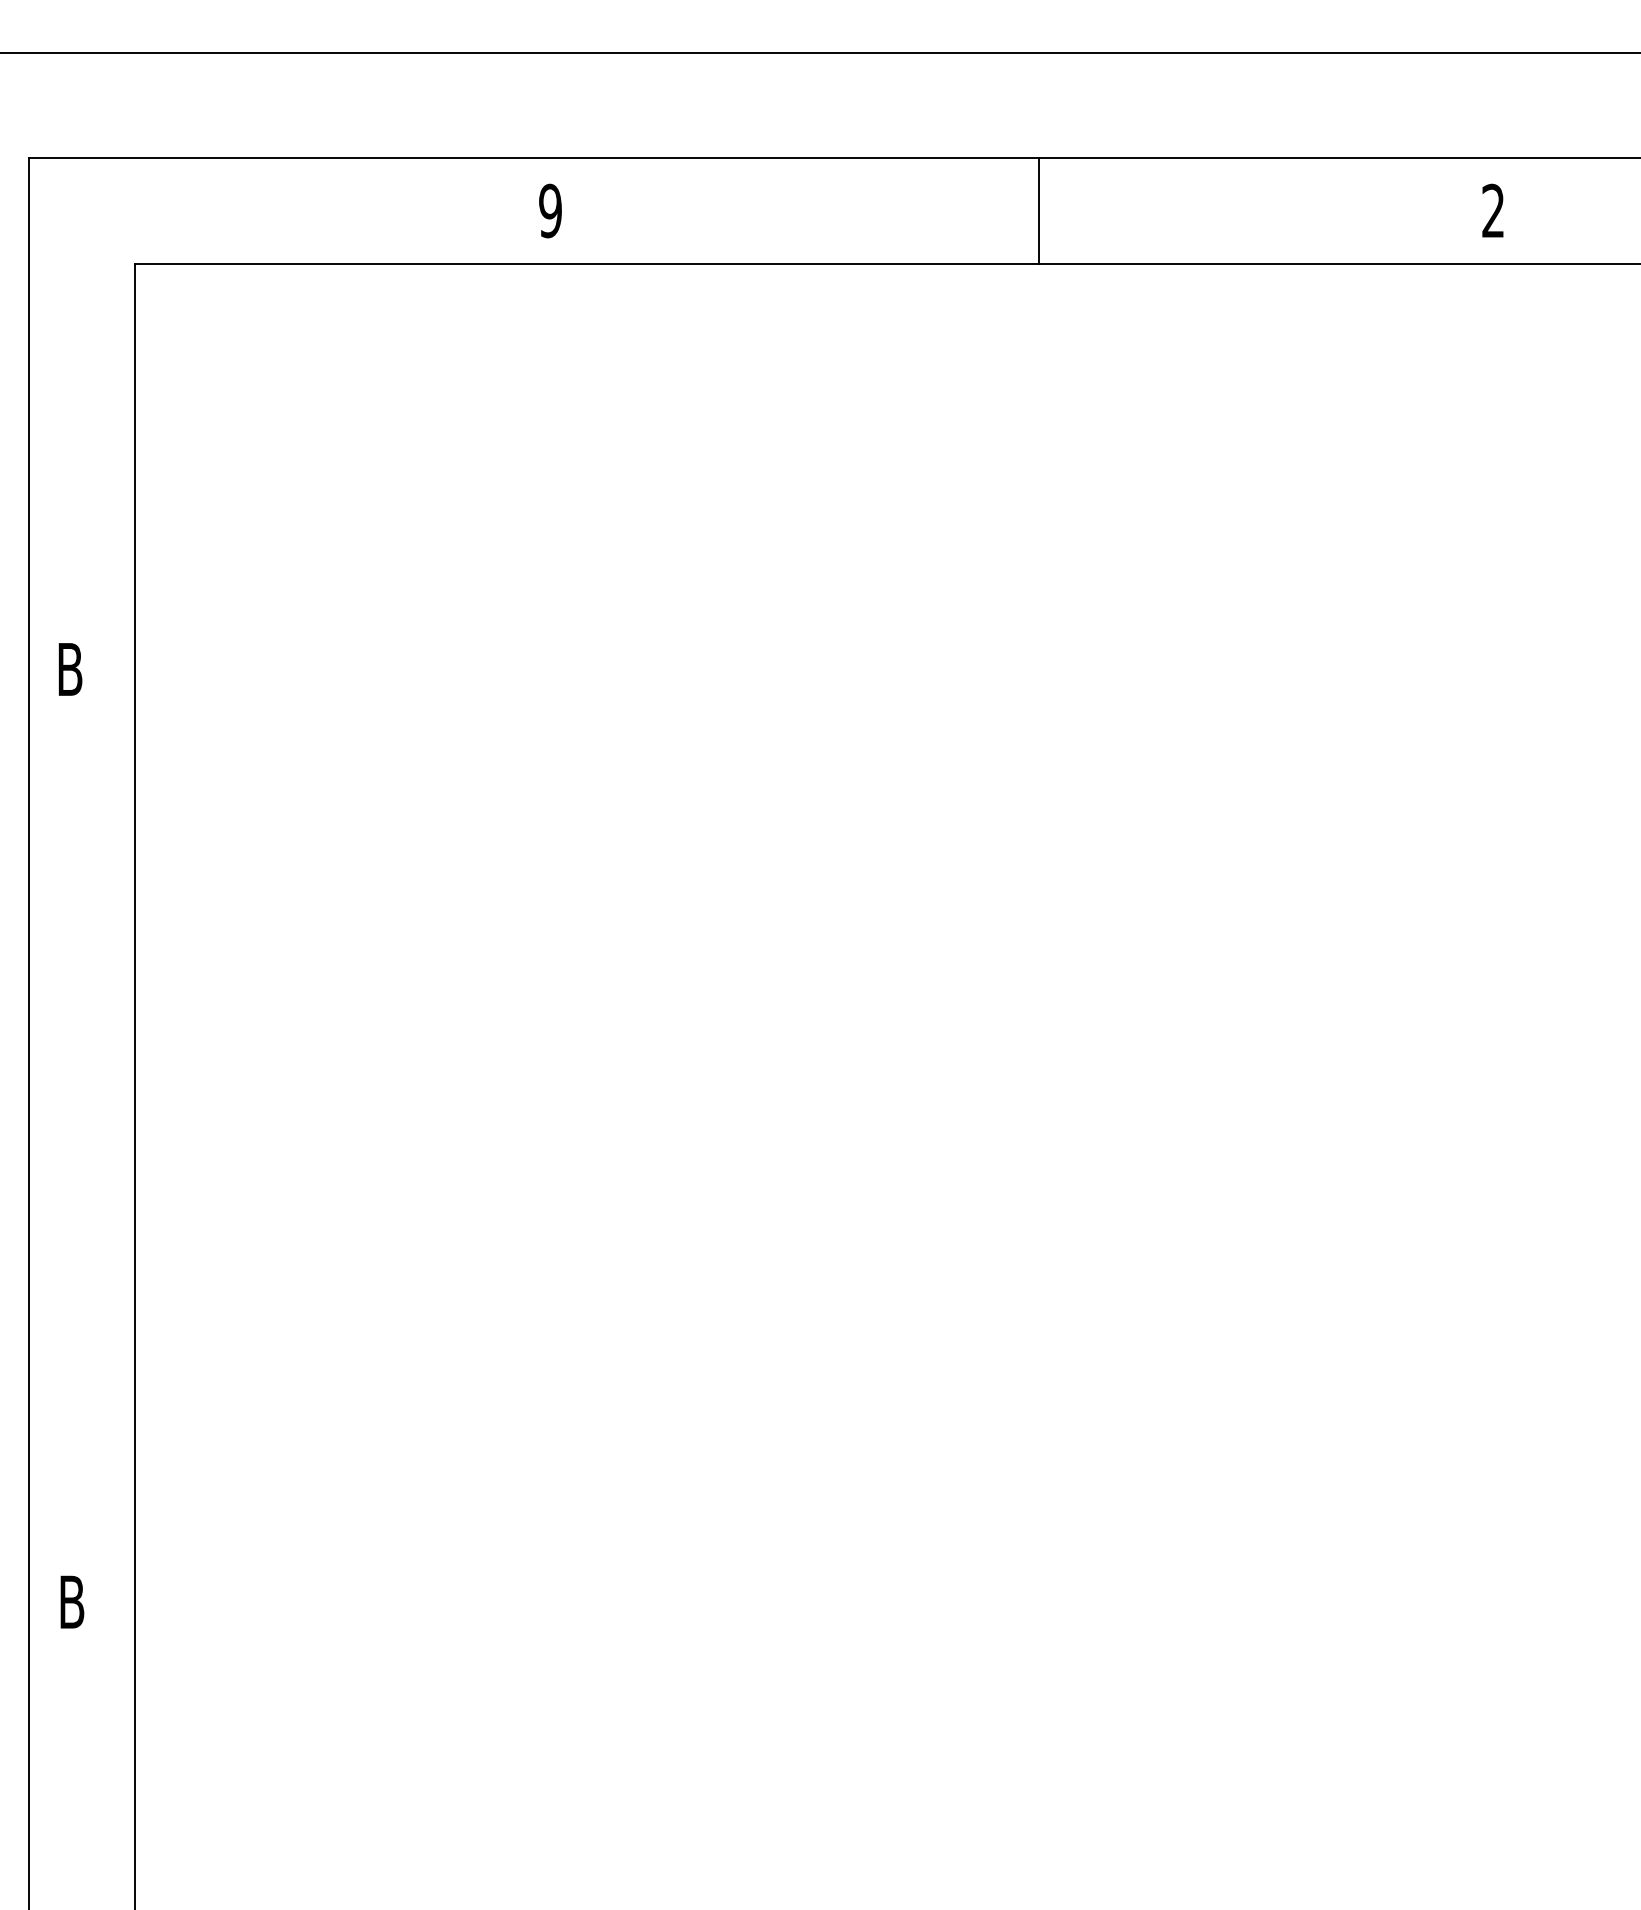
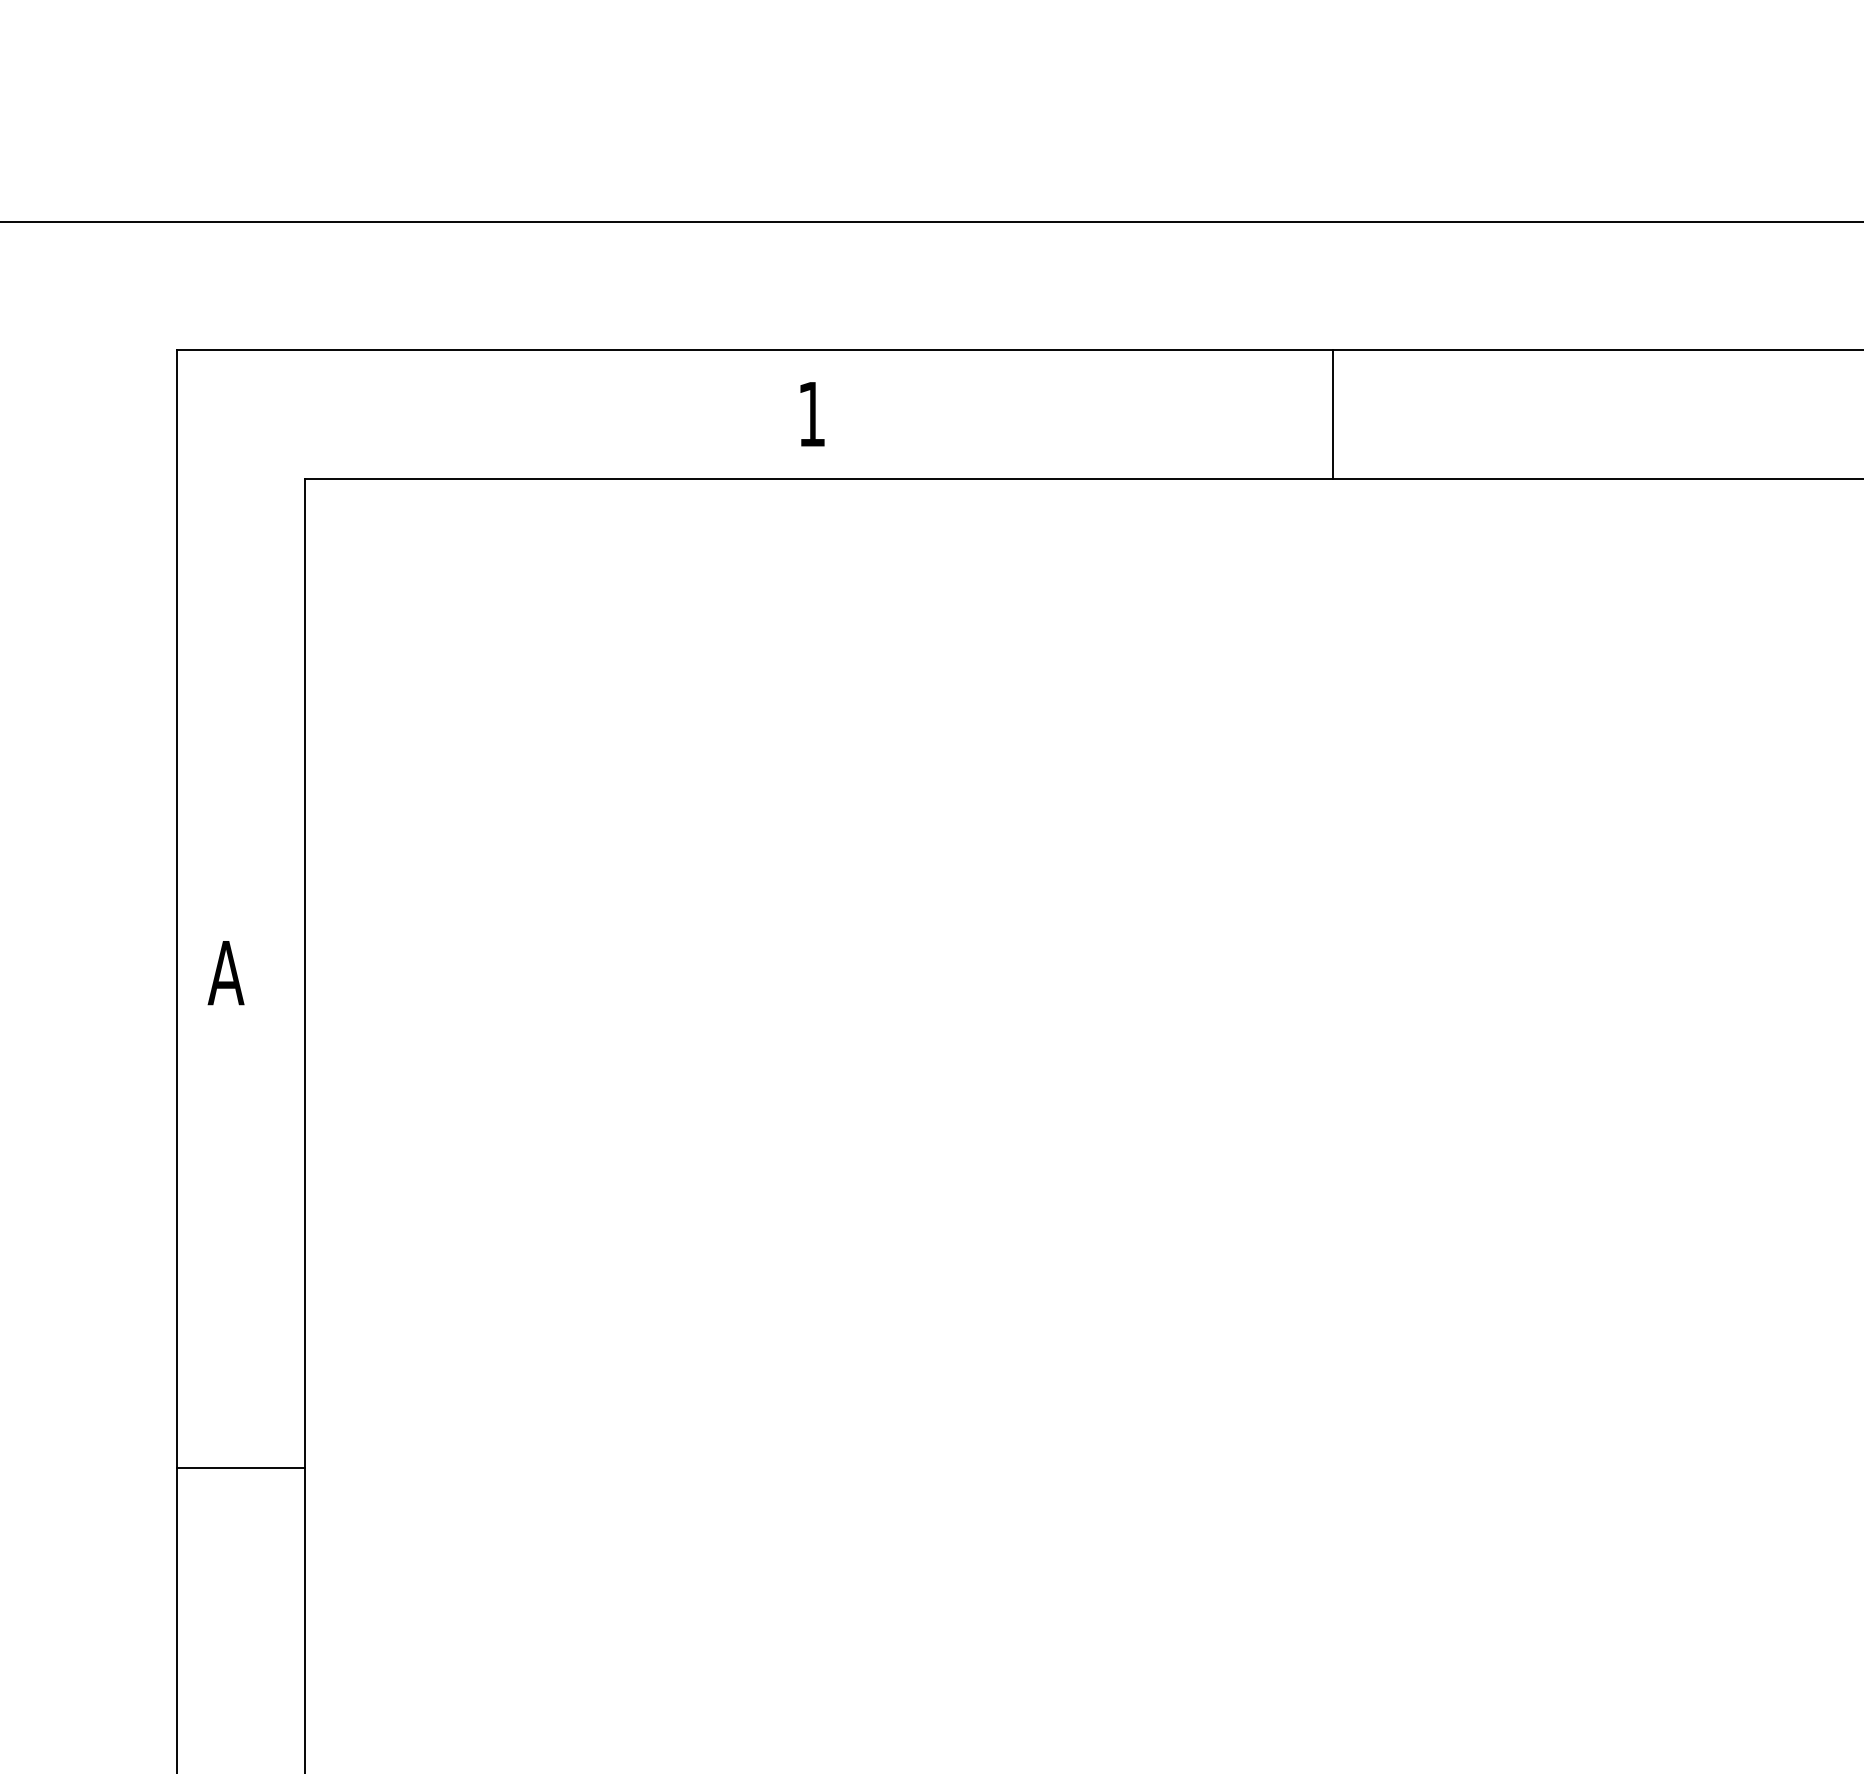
text: (550, 210) -> (811, 413), 9 -> 1
line: (1038, 210) -> (1332, 413), moved
text: (69, 669) -> (225, 973), B -> A
line: (81, 1075) -> (240, 1467), added

